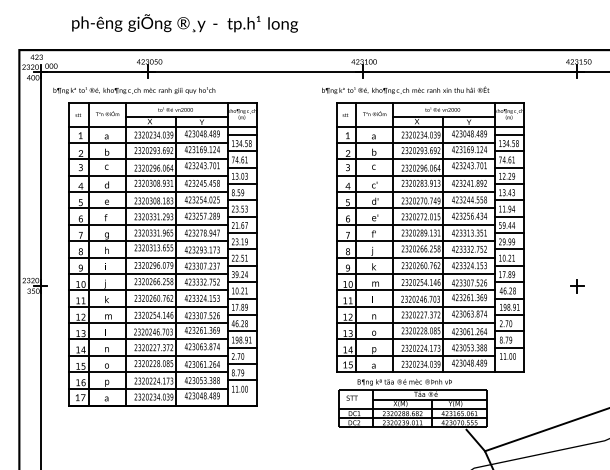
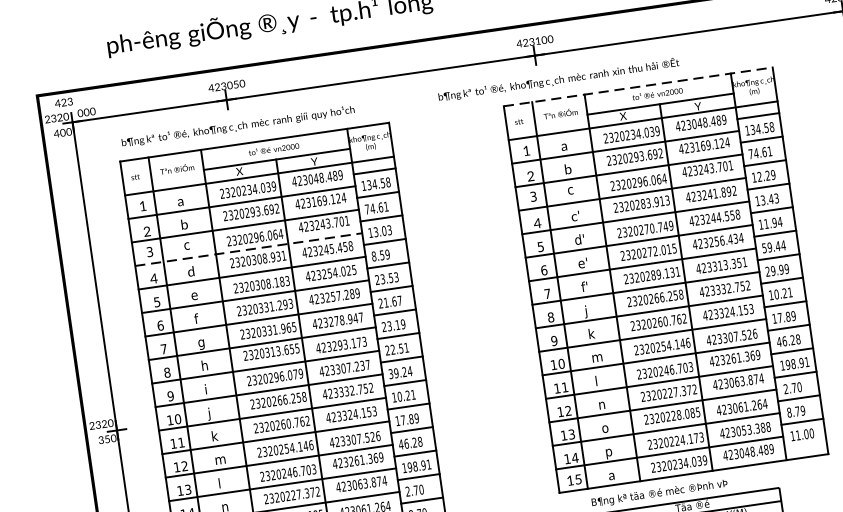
text: (405, 89) -> (558, 78), moved
text: (134, 90) -> (238, 126), moved
line: (430, 103) -> (638, 87), solid -> dashed
line: (148, 175) -> (248, 249), solid -> dashed

